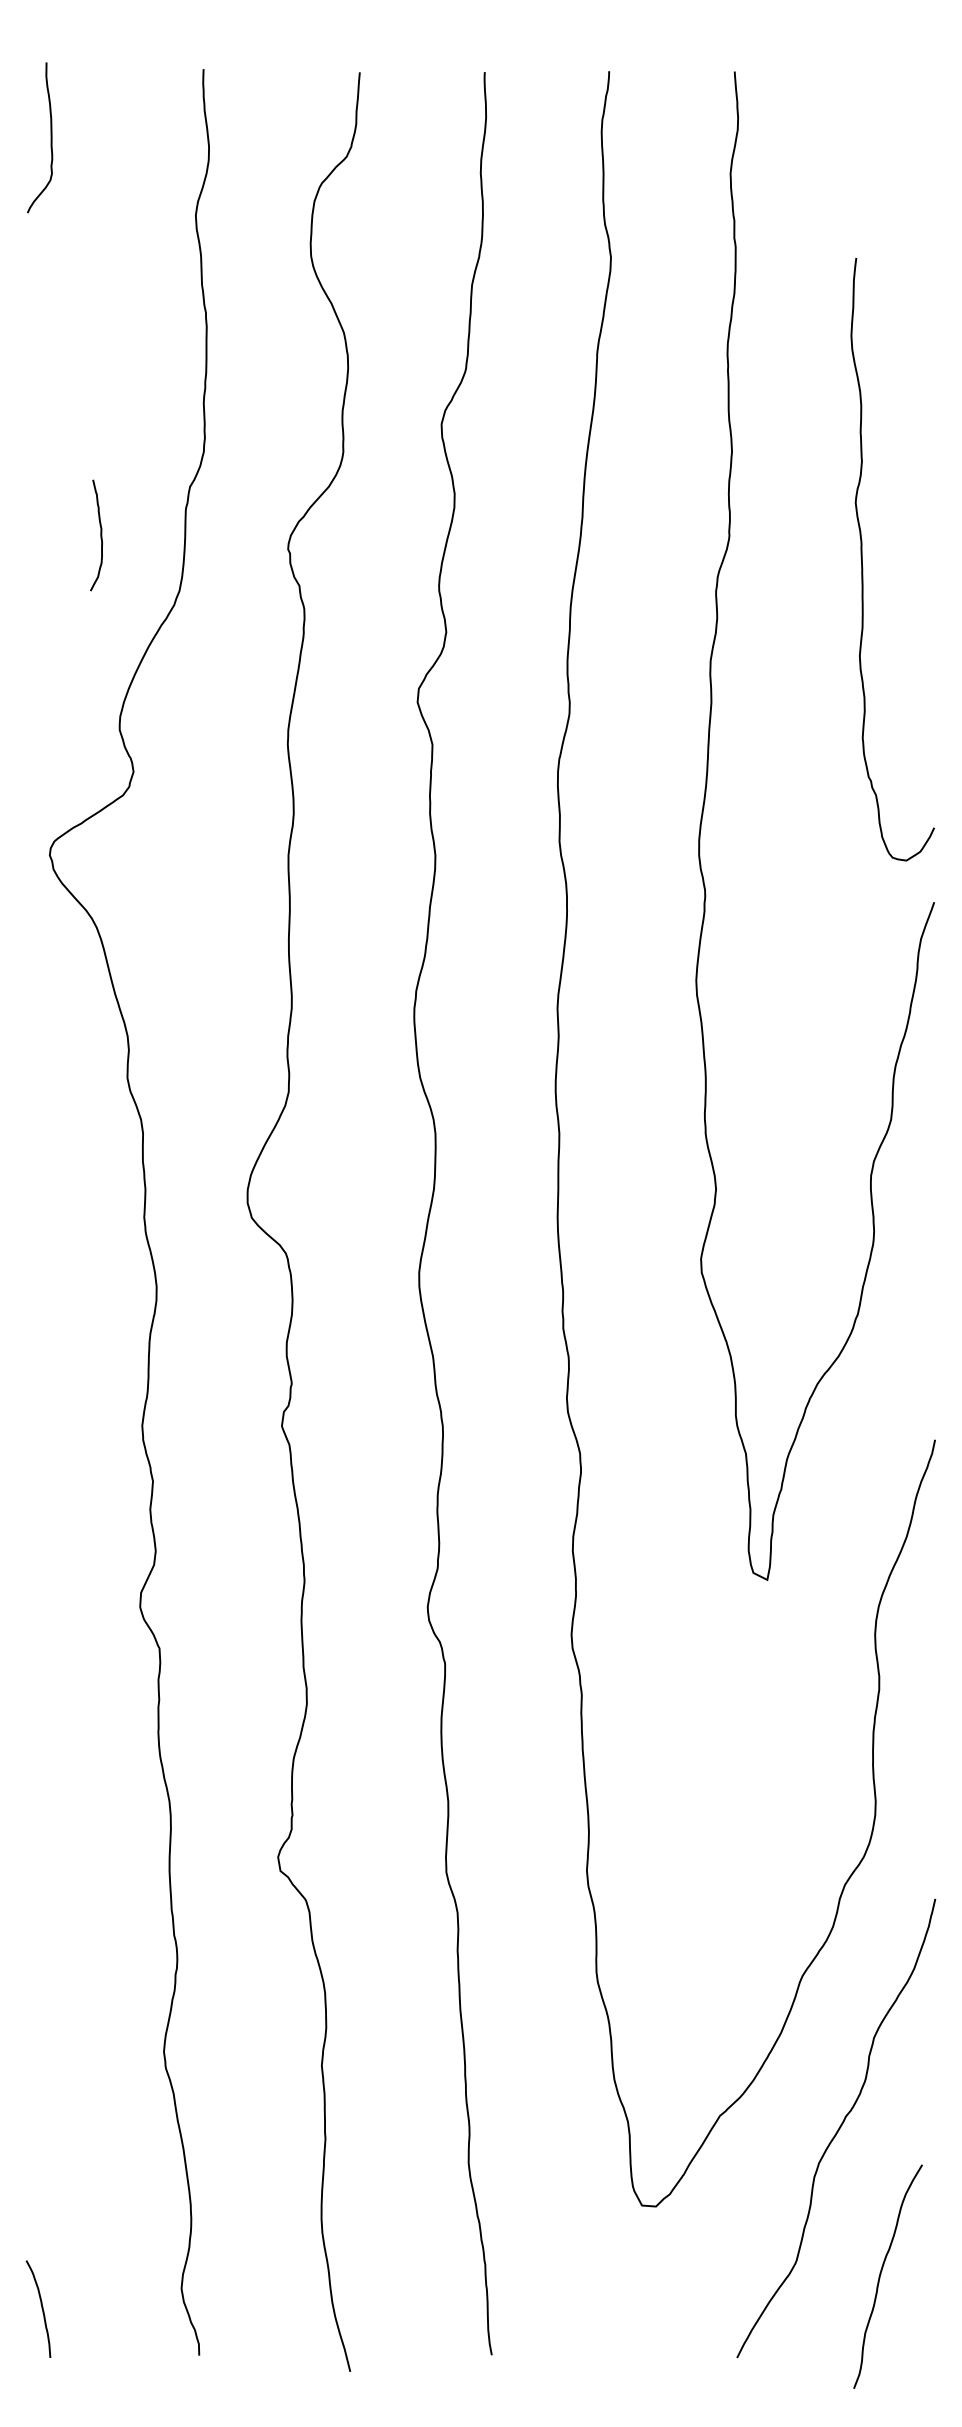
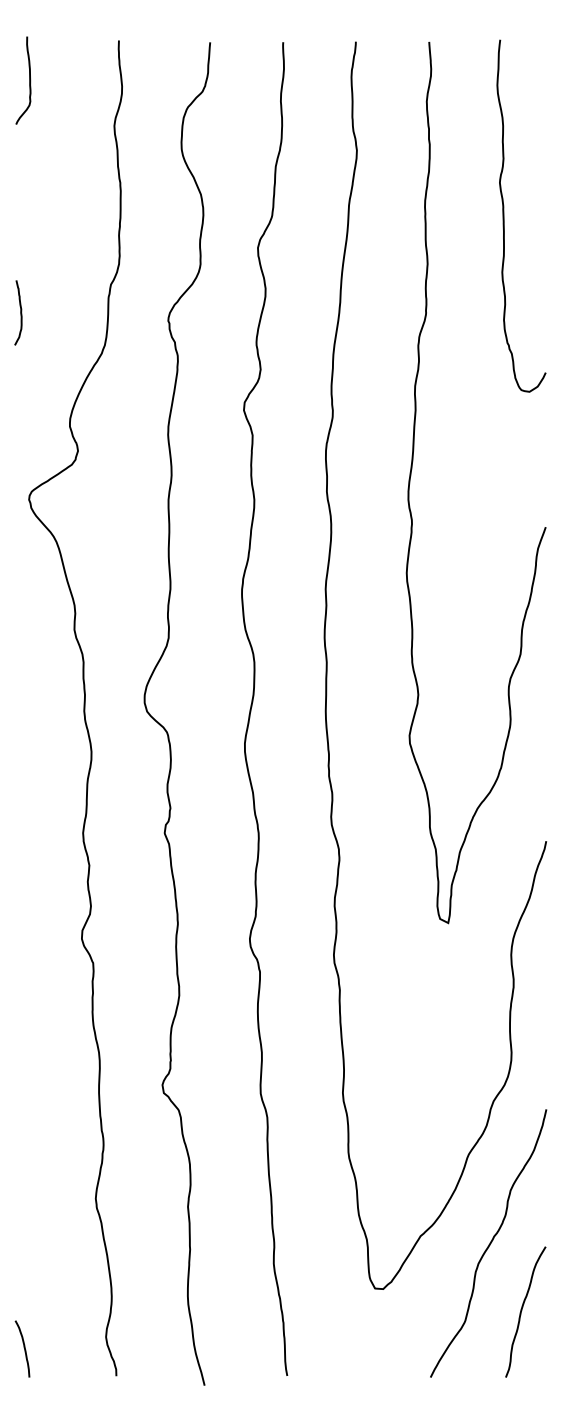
curve: (100, 534) -> (20, 312), moved
curve: (863, 558) -> (504, 215), moved
curve: (882, 2273) -> (522, 1310), moved

